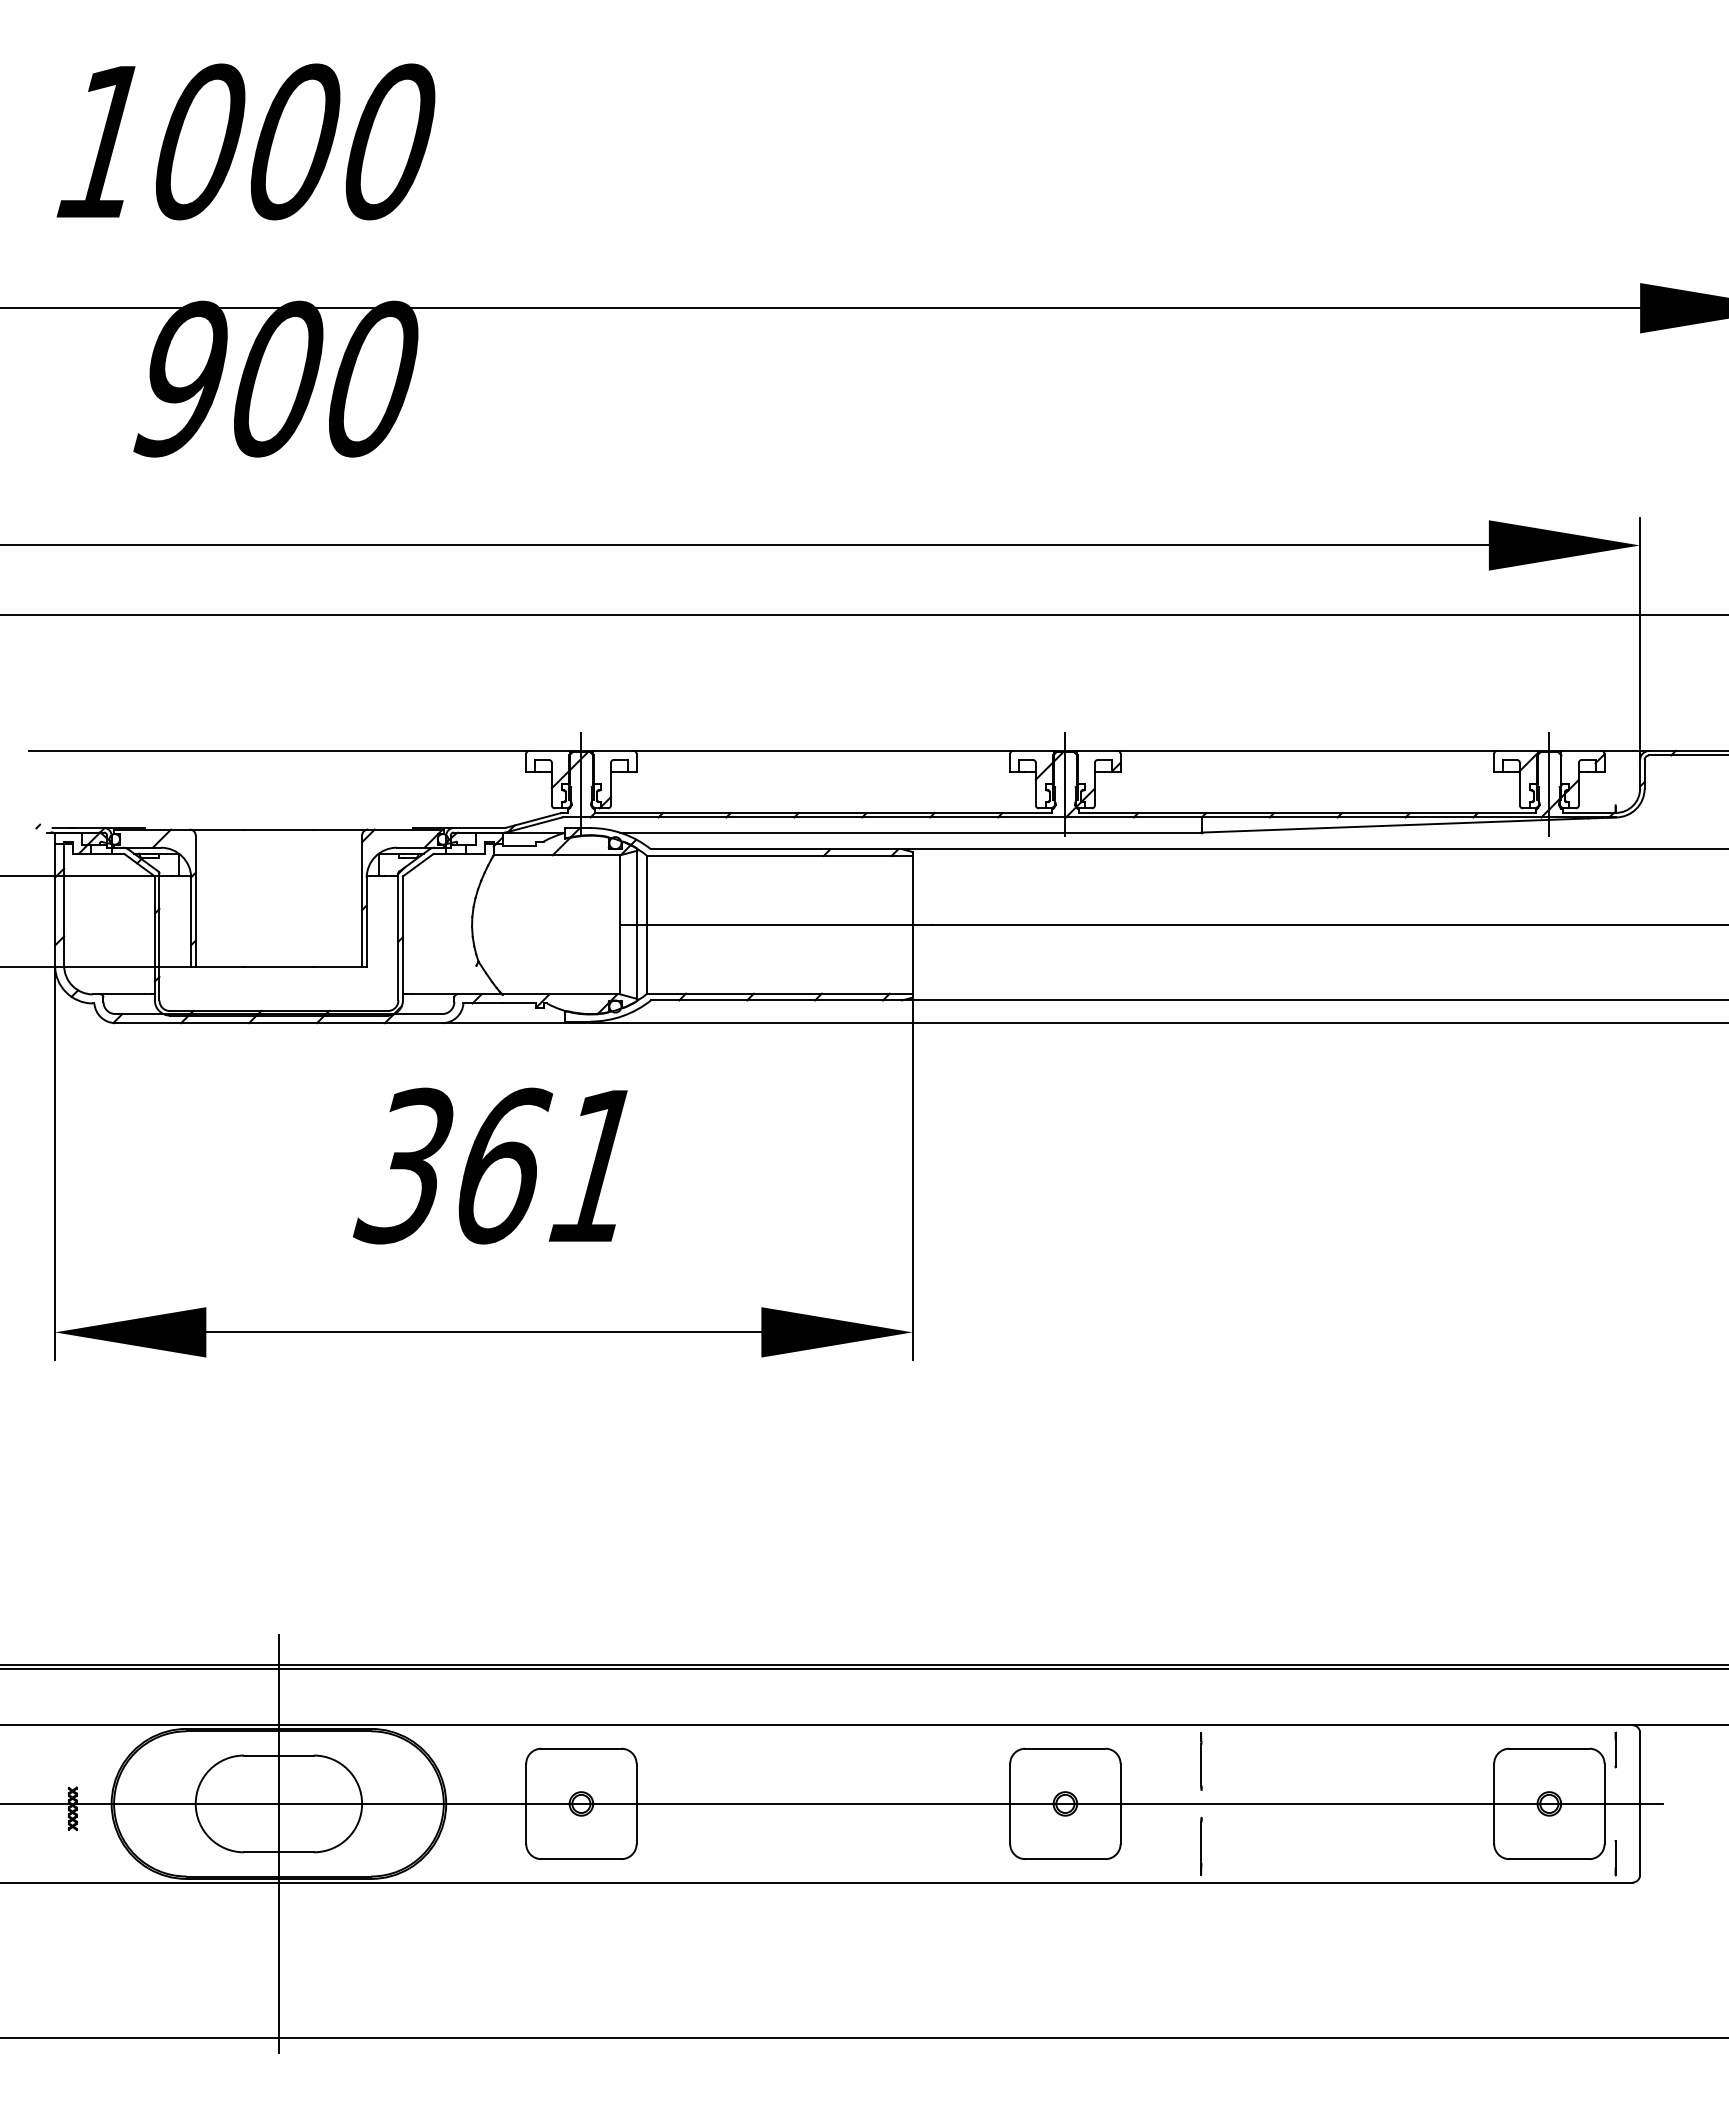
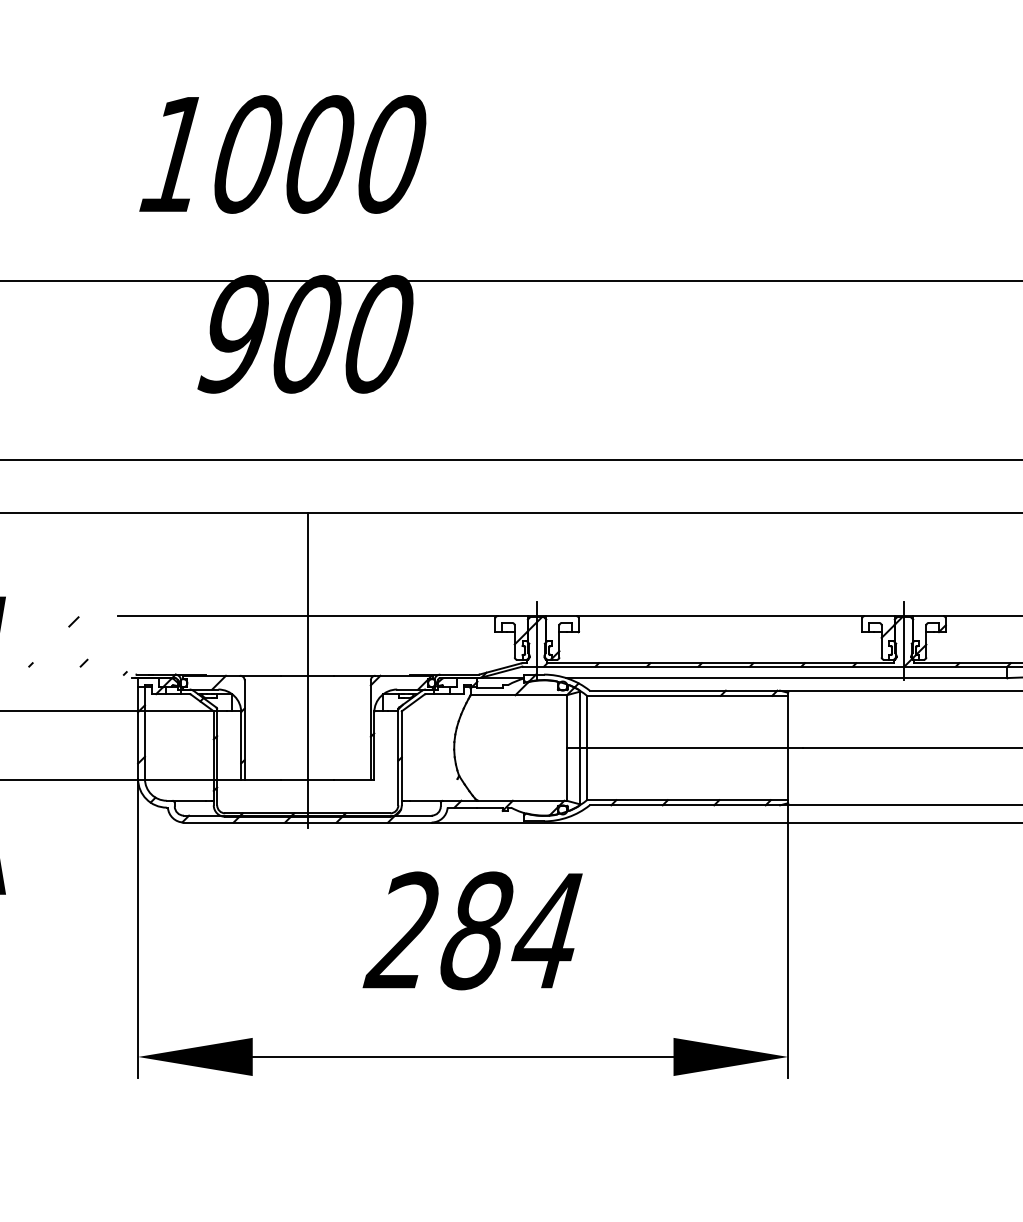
line: (278, 822) -> (307, 670), added
text: (496, 1165) -> (472, 930), 361 -> 284

